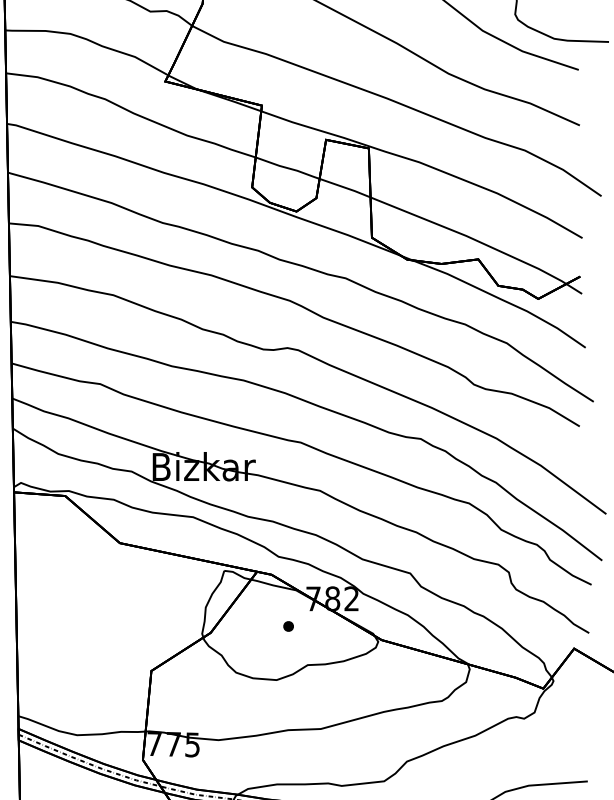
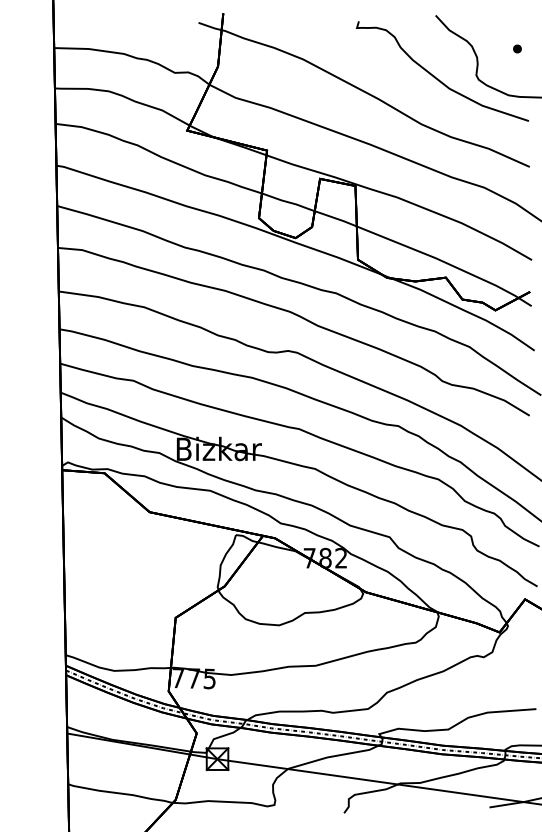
part: (287, 625) -> (288, 580), removed

